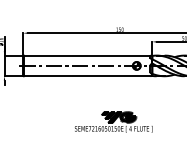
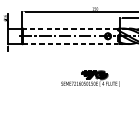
line: (86, 55) -> (70, 28), solid -> dashed
line: (87, 76) -> (70, 44), solid -> dashed

